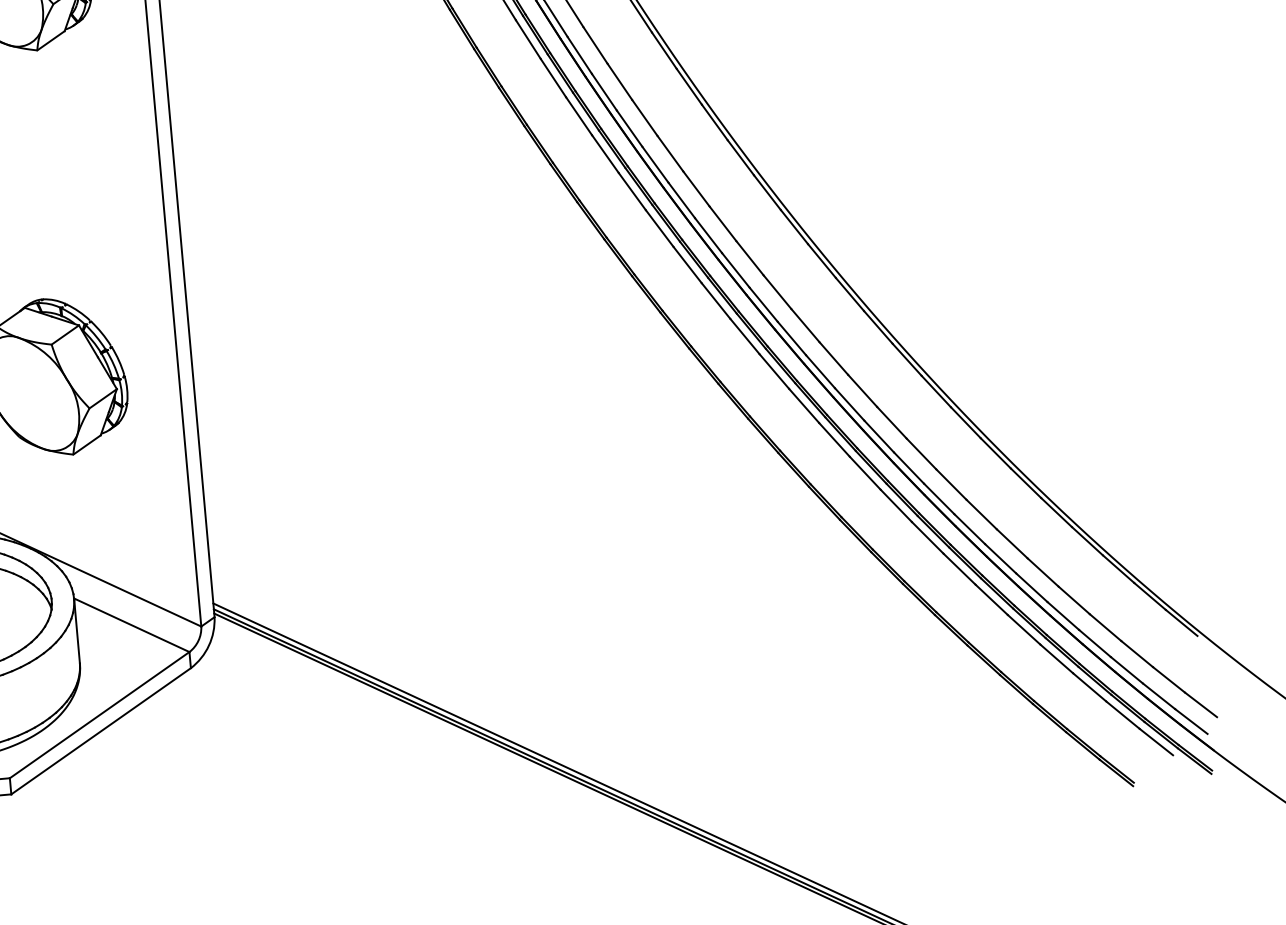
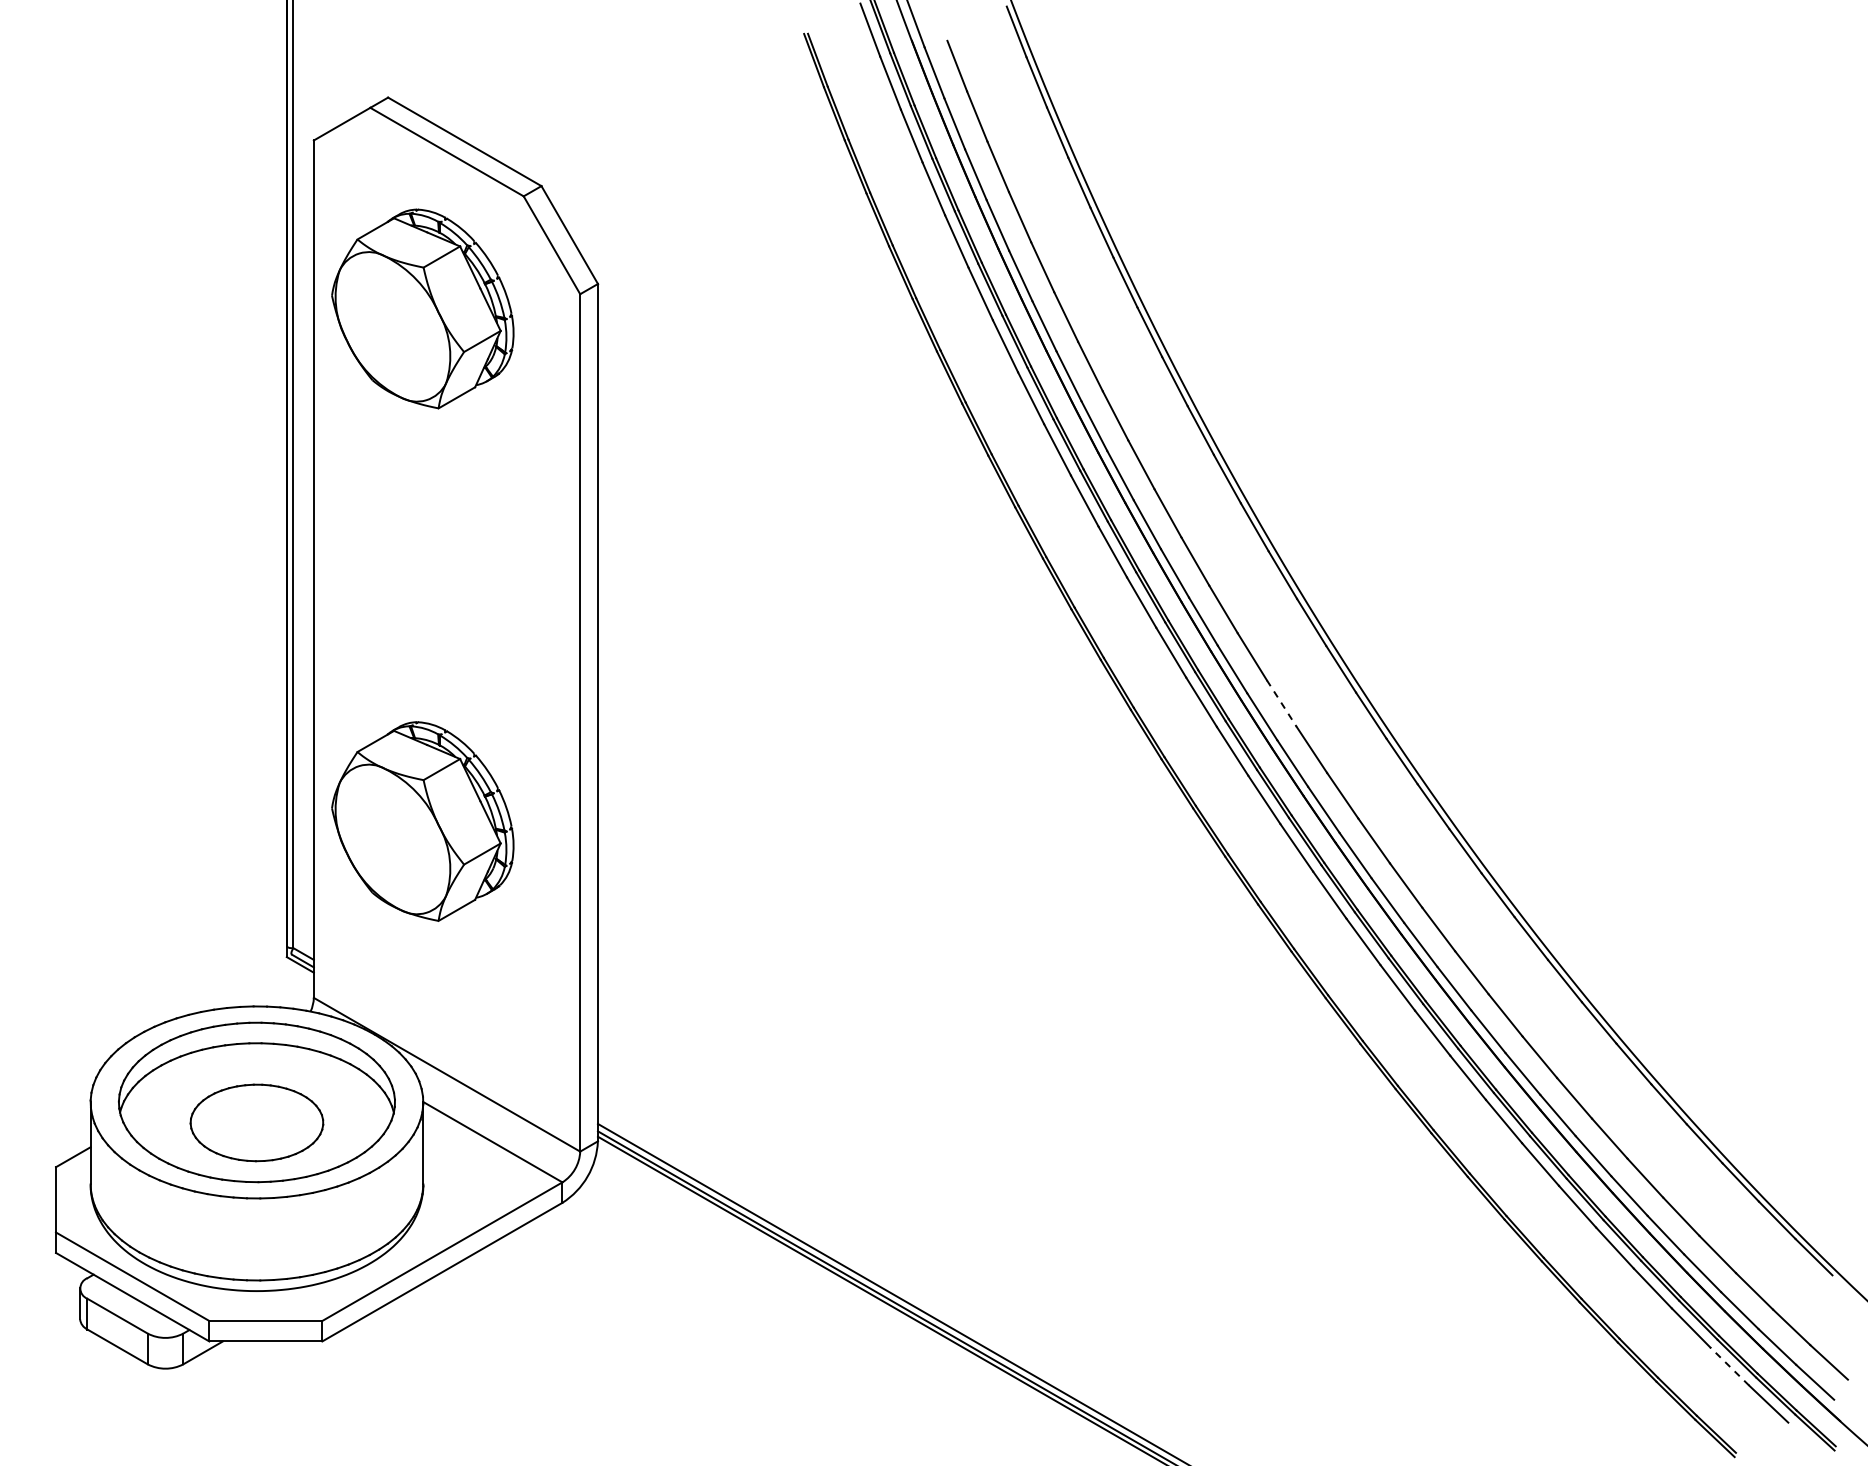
line: (722, 223) -> (1281, 703), solid -> dashed
line: (1122, 715) -> (1729, 1366), solid -> dashed

